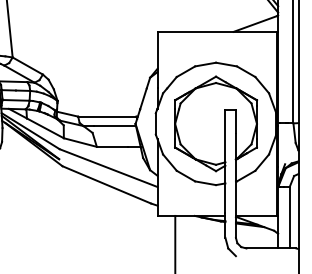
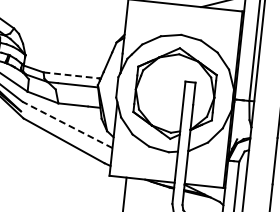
line: (107, 116) -> (71, 75), solid -> dashed
line: (108, 167) -> (67, 124), solid -> dashed

